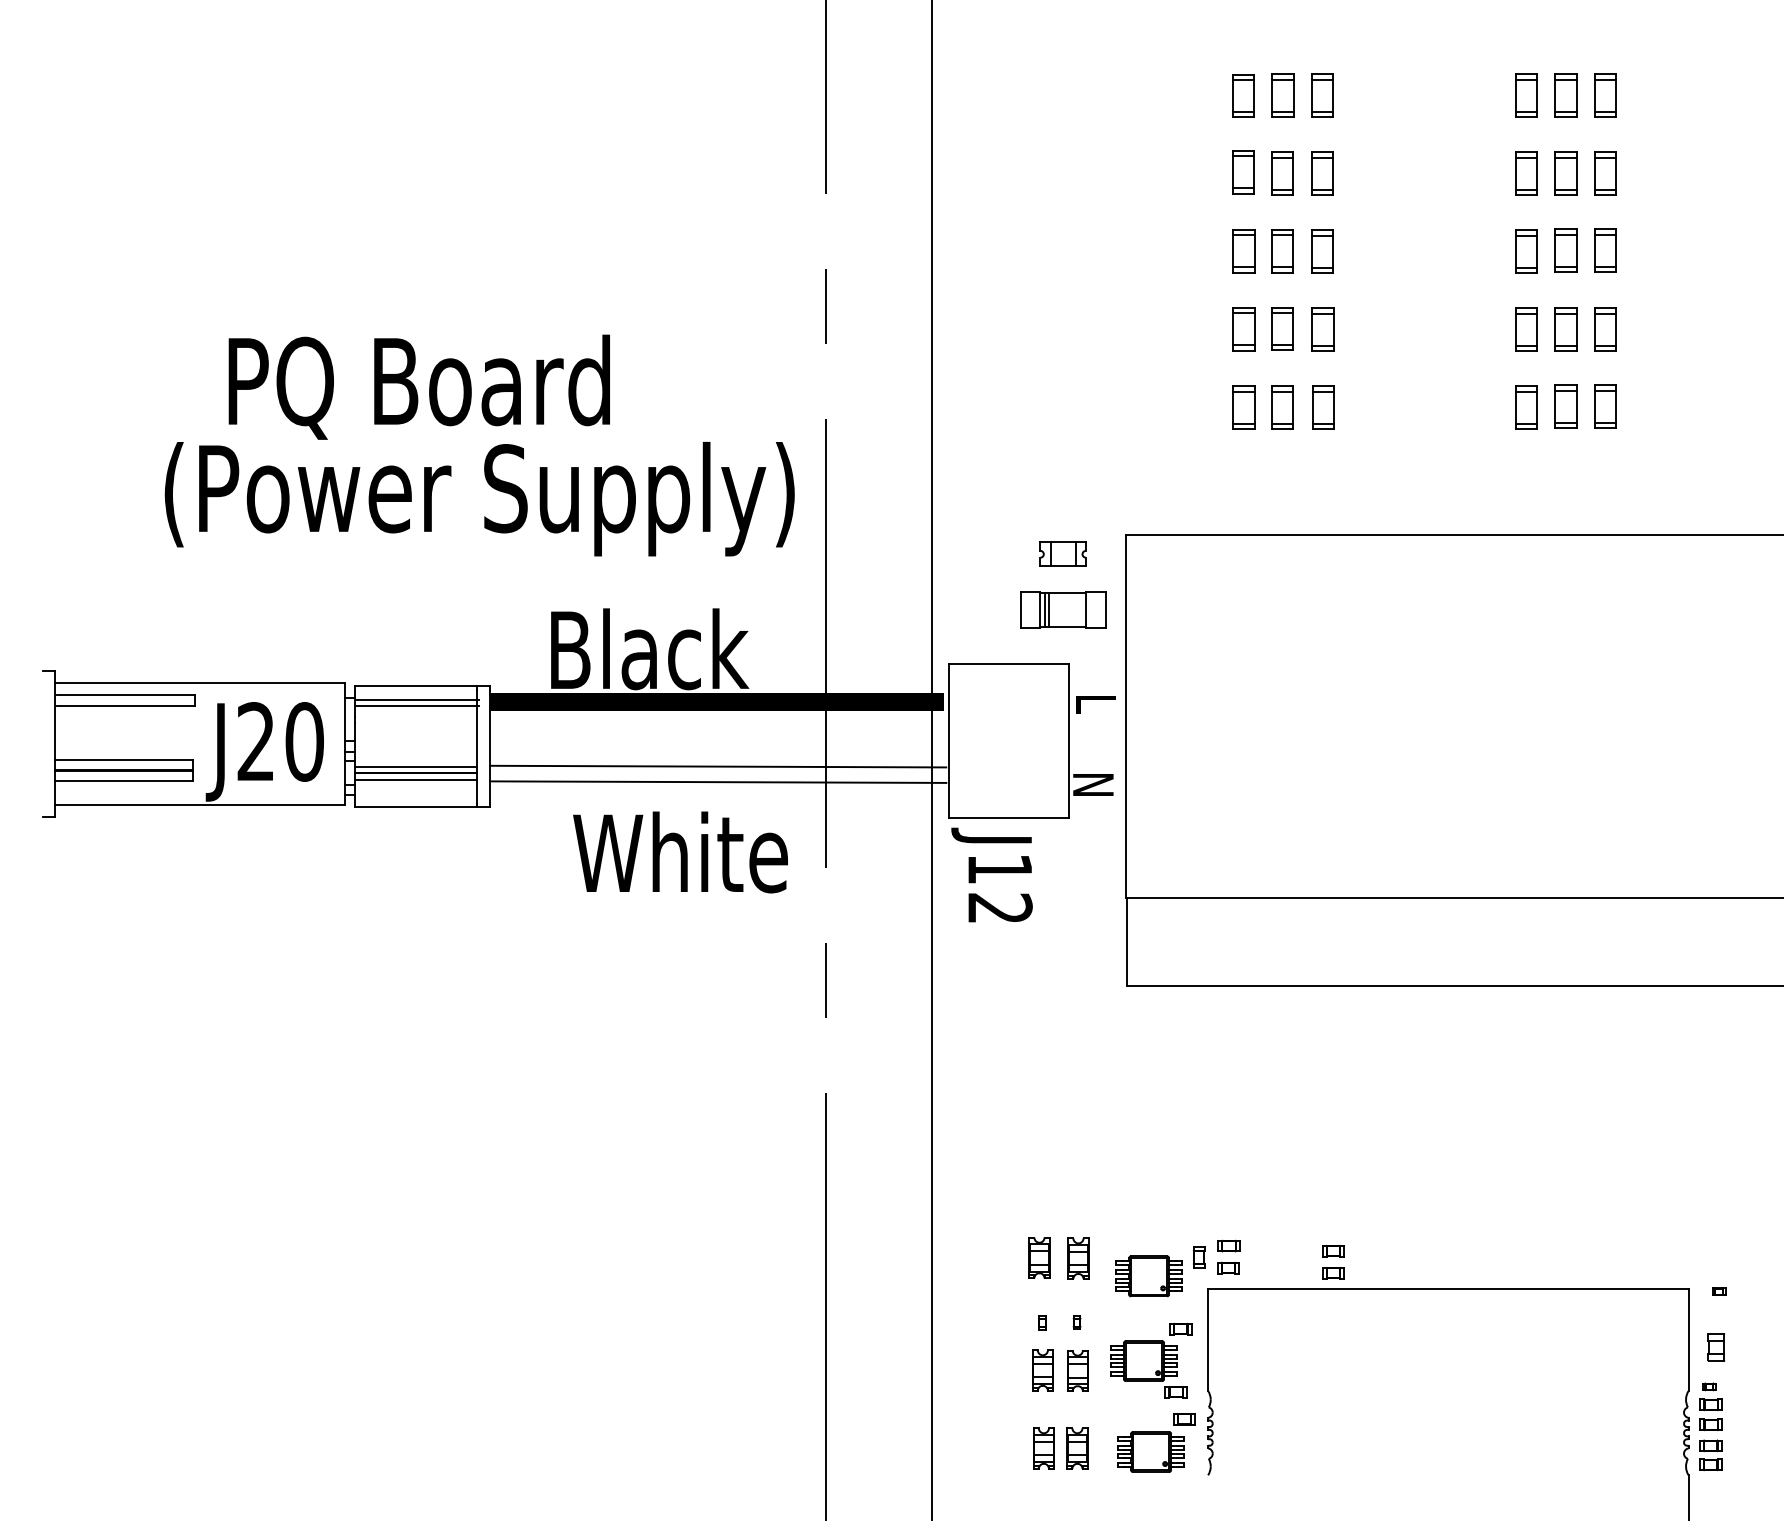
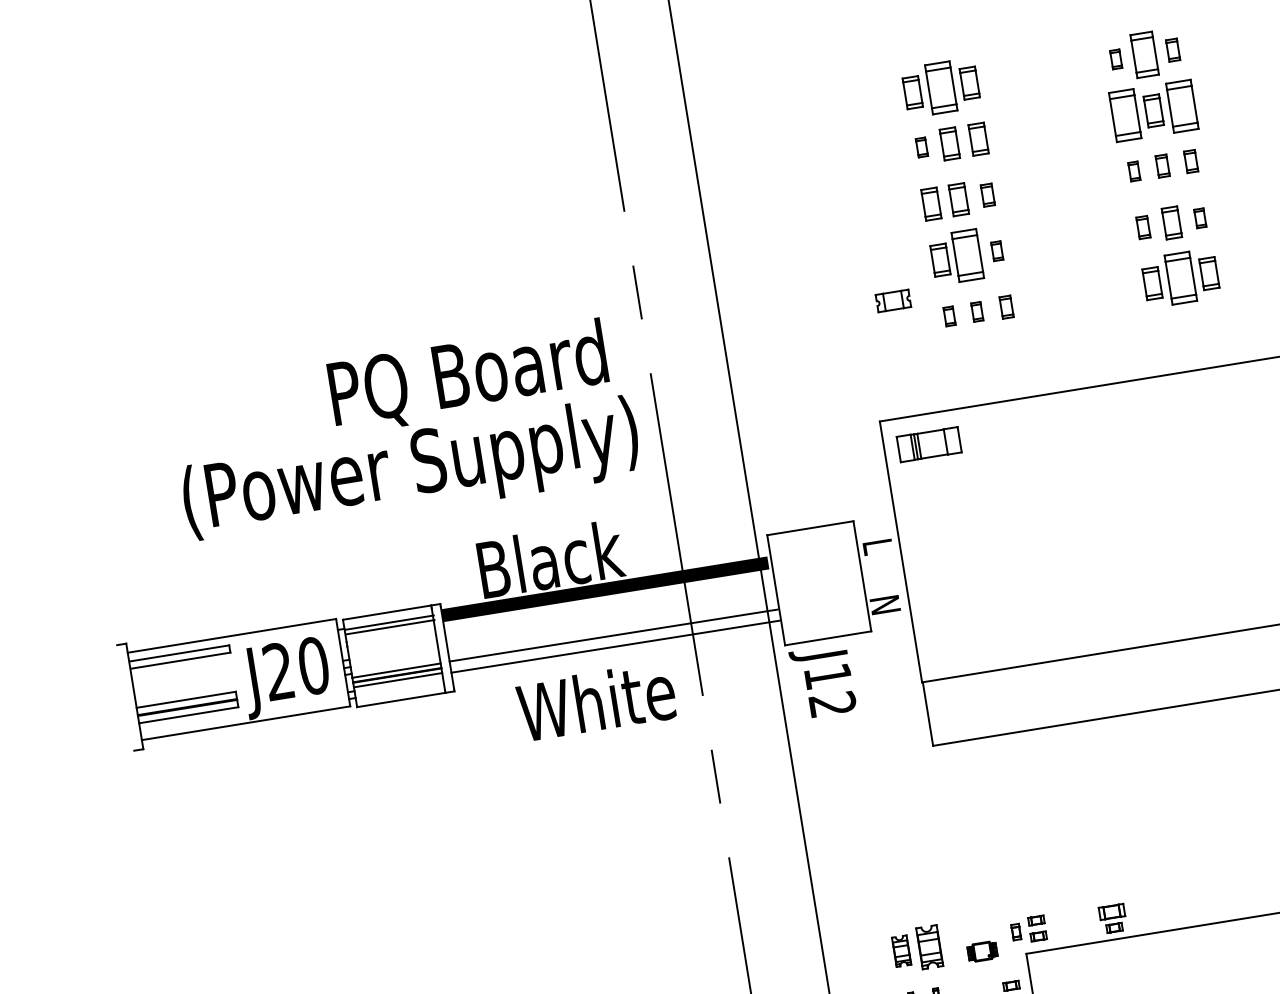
part: (1282, 95) -> (940, 87), size x1.6
part: (1526, 95) -> (1116, 59), size x0.6
part: (1565, 95) -> (1144, 54), size x1.4
part: (1605, 95) -> (1173, 50), size x0.7
part: (1243, 172) -> (921, 147), size x0.6
part: (1526, 173) -> (1125, 115), size x1.6
part: (1605, 173) -> (1182, 106), size x1.6
part: (1565, 250) -> (1162, 166), size x0.7
part: (1605, 250) -> (1191, 161), size x0.7
part: (1322, 251) -> (987, 195), size x0.7
part: (1526, 251) -> (1134, 171), size x0.6
part: (1282, 328) -> (968, 255), size x1.6
part: (1322, 329) -> (996, 251), size x0.6
part: (1526, 329) -> (1143, 227), size x0.7
part: (1605, 329) -> (1200, 218), size x0.6
text: (418, 386) -> (467, 376), moved
part: (1565, 406) -> (1180, 278), size x1.6
part: (1243, 407) -> (949, 316), size x0.6
part: (1282, 407) -> (977, 311), size x0.6
part: (1323, 407) -> (1006, 307), size x0.7
part: (1062, 553) -> (892, 300), moved
part: (1063, 609) -> (929, 444), moved
part: (1333, 1251) -> (1112, 912), size x1.6
part: (1078, 1258) -> (929, 947), size x1.4
part: (1148, 1276) -> (982, 951), size x0.6

